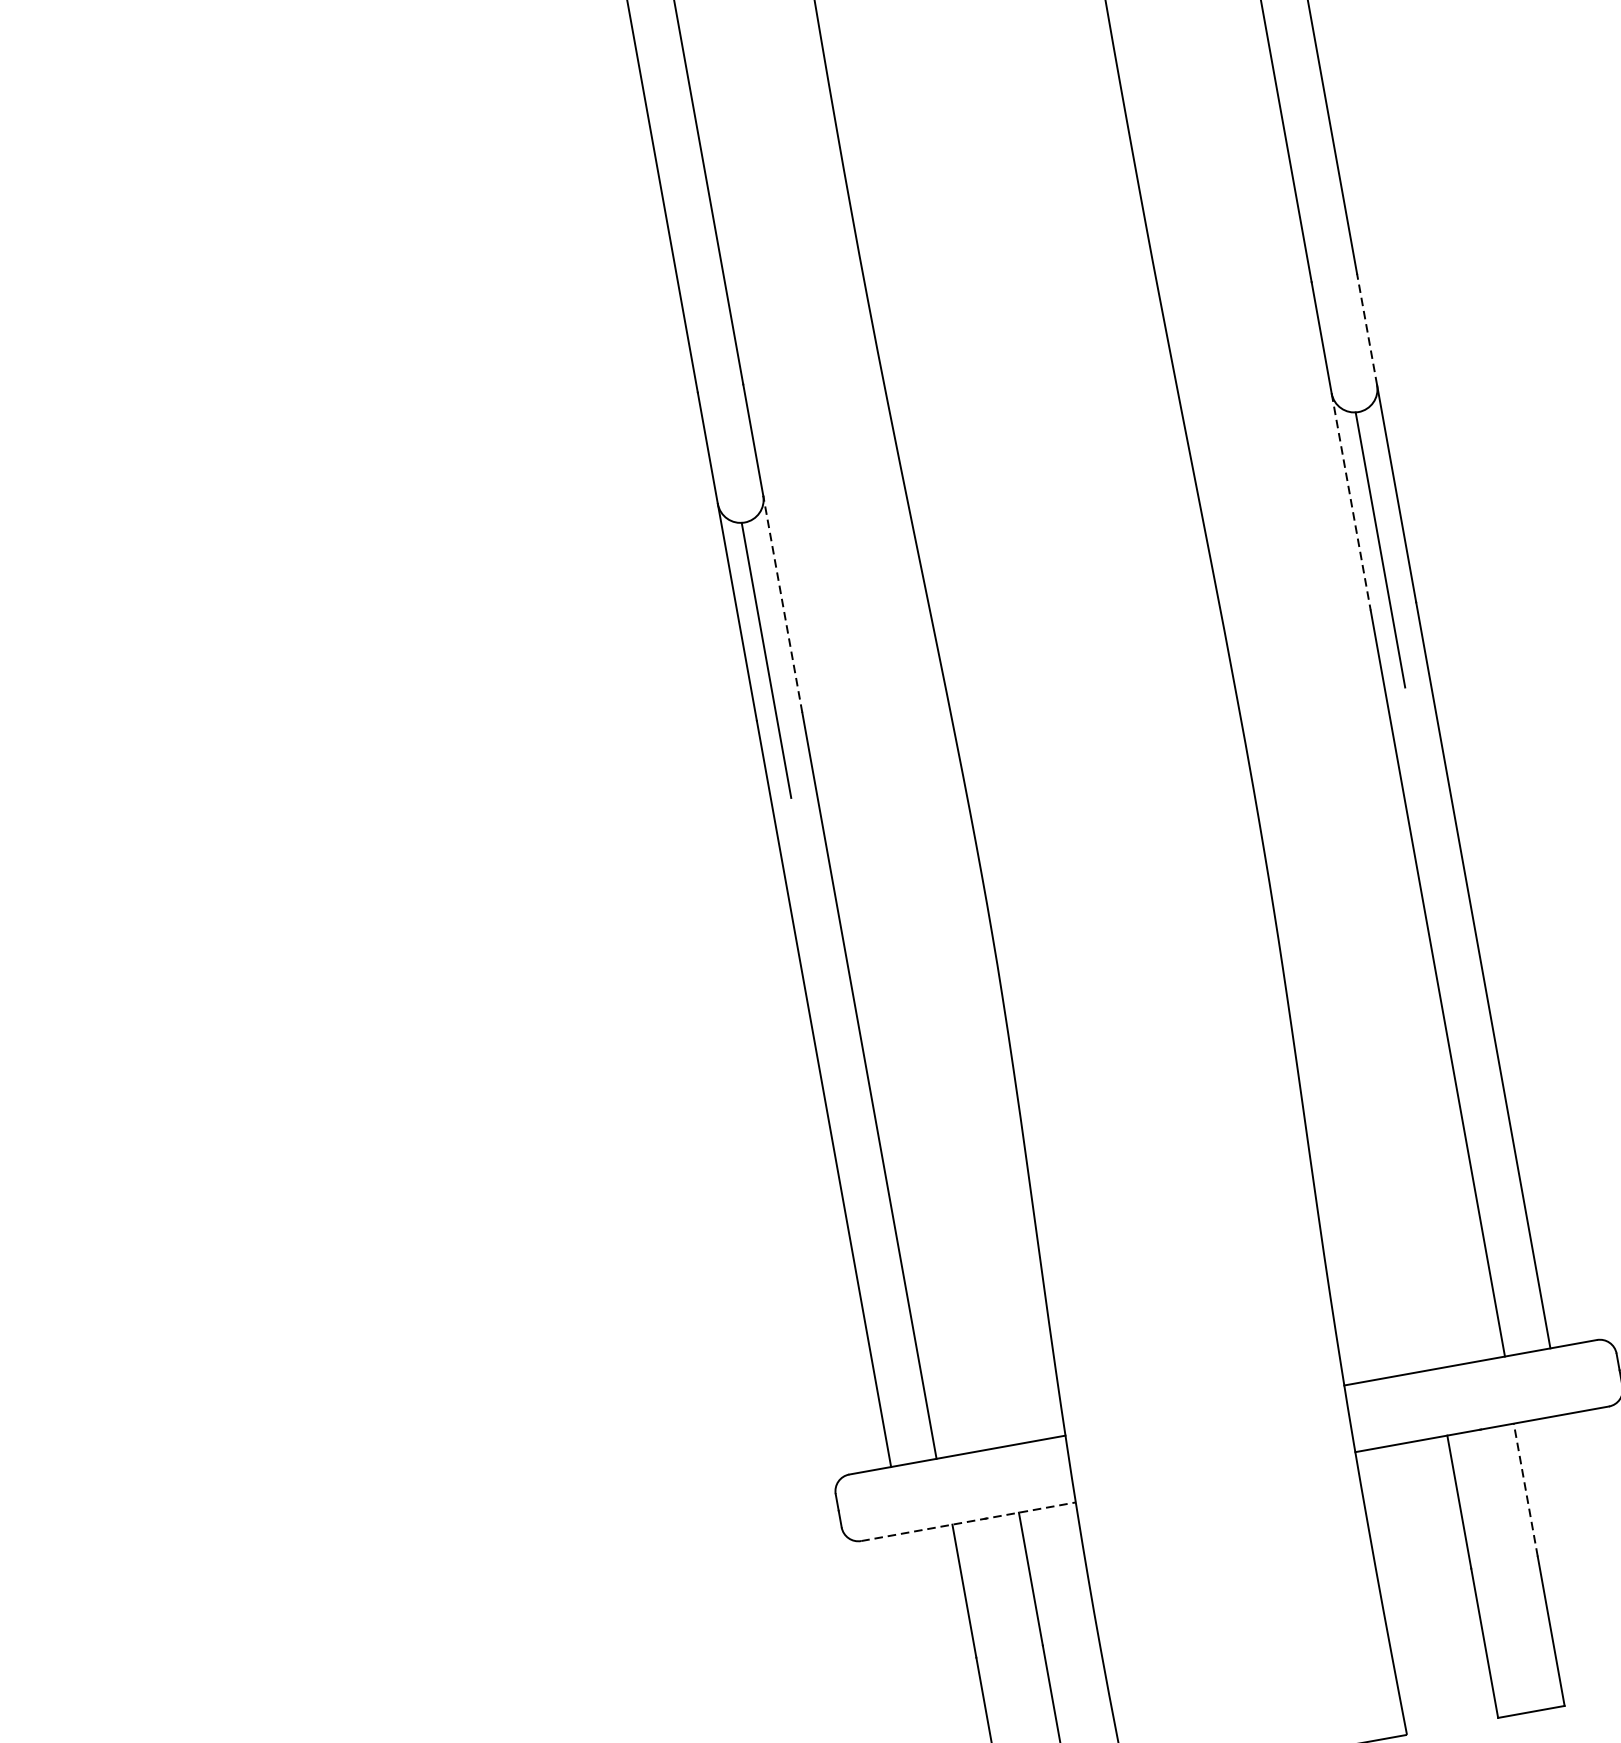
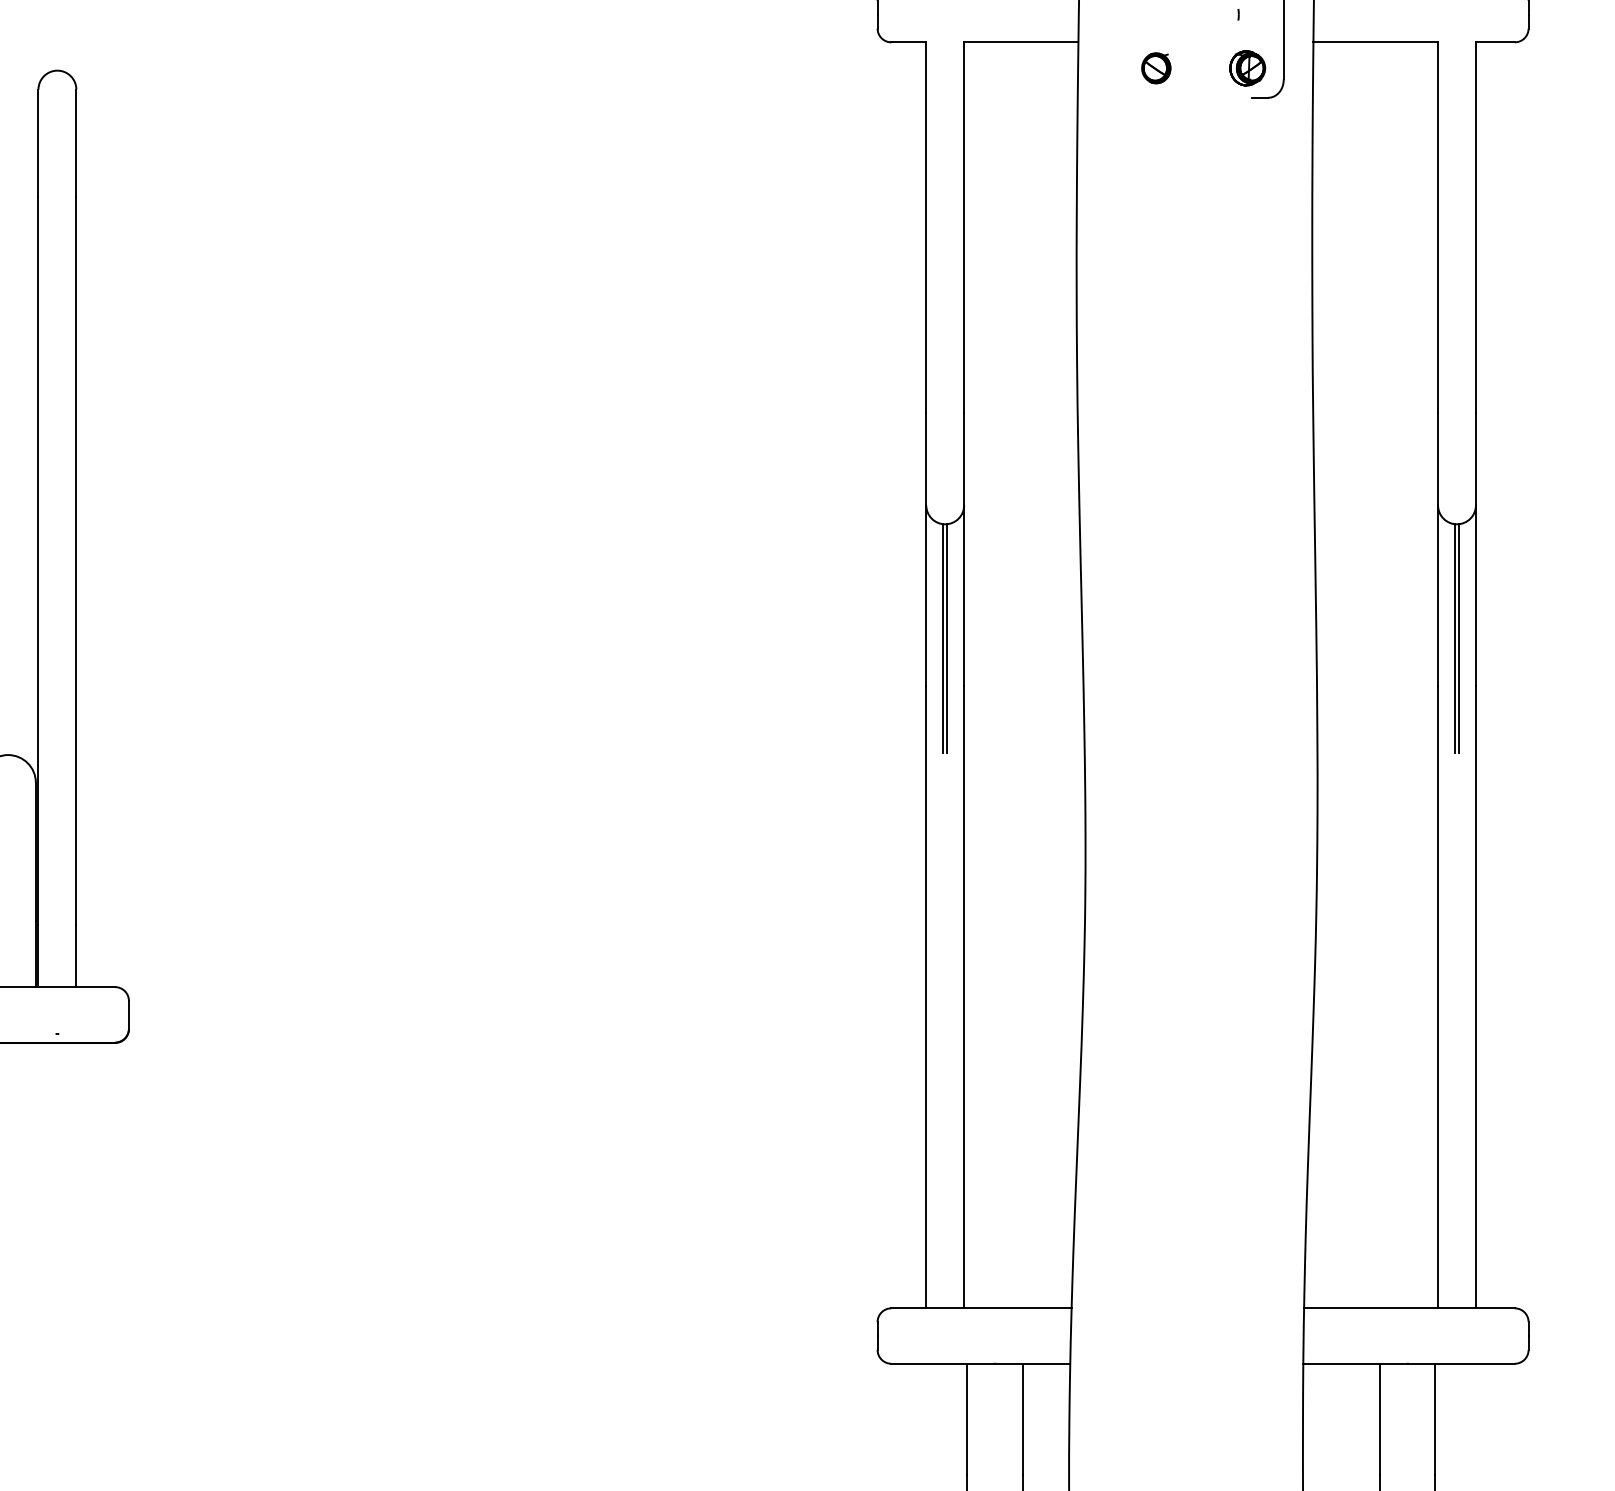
line: (1366, 329) -> (1475, 458), dashed -> solid
line: (1351, 502) -> (1438, 596), dashed -> solid
line: (1386, 548) -> (1459, 638), added
line: (783, 603) -> (964, 595), dashed -> solid
line: (772, 659) -> (947, 638), added
line: (1525, 1489) -> (1435, 1418), dashed -> solid
line: (969, 1521) -> (981, 1363), dashed -> solid

